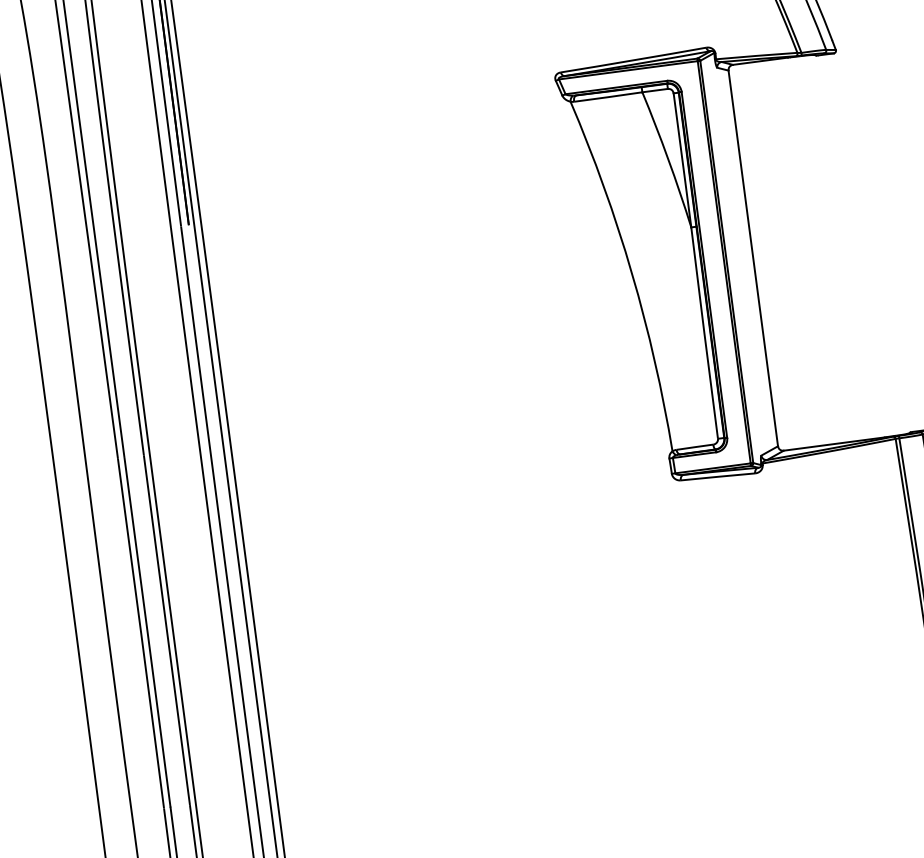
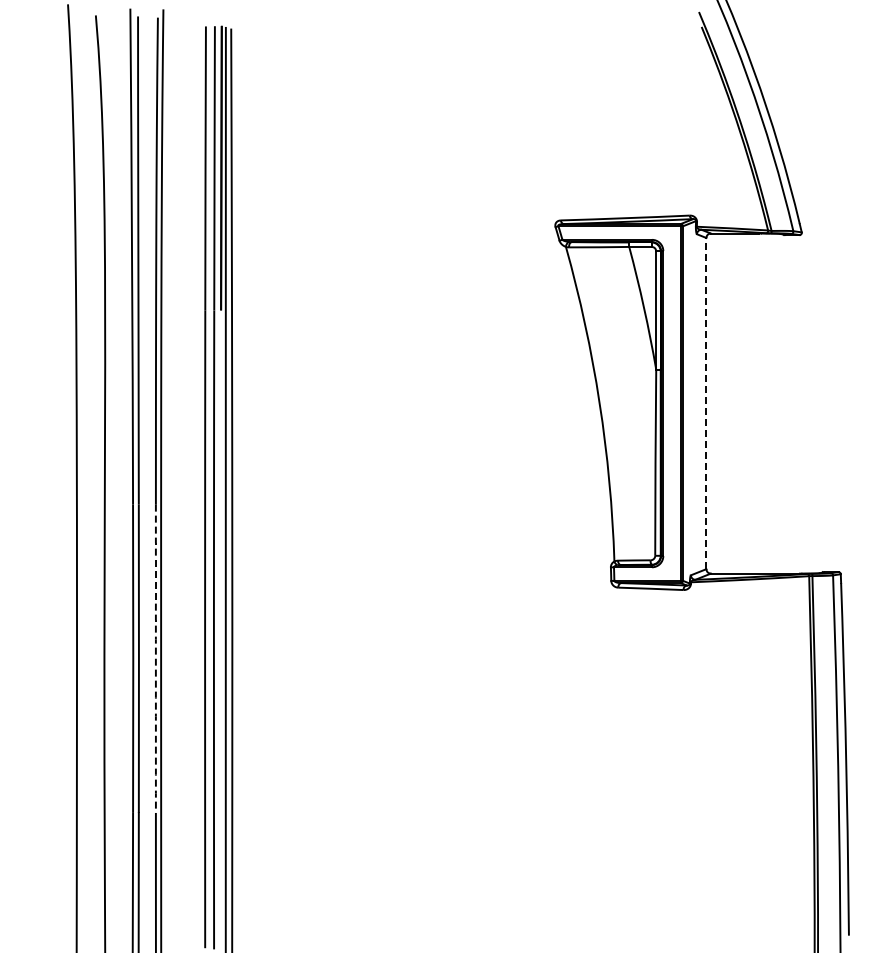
line: (753, 258) -> (706, 403), solid -> dashed
arc: (166, 629) -> (155, 658), solid -> dashed

